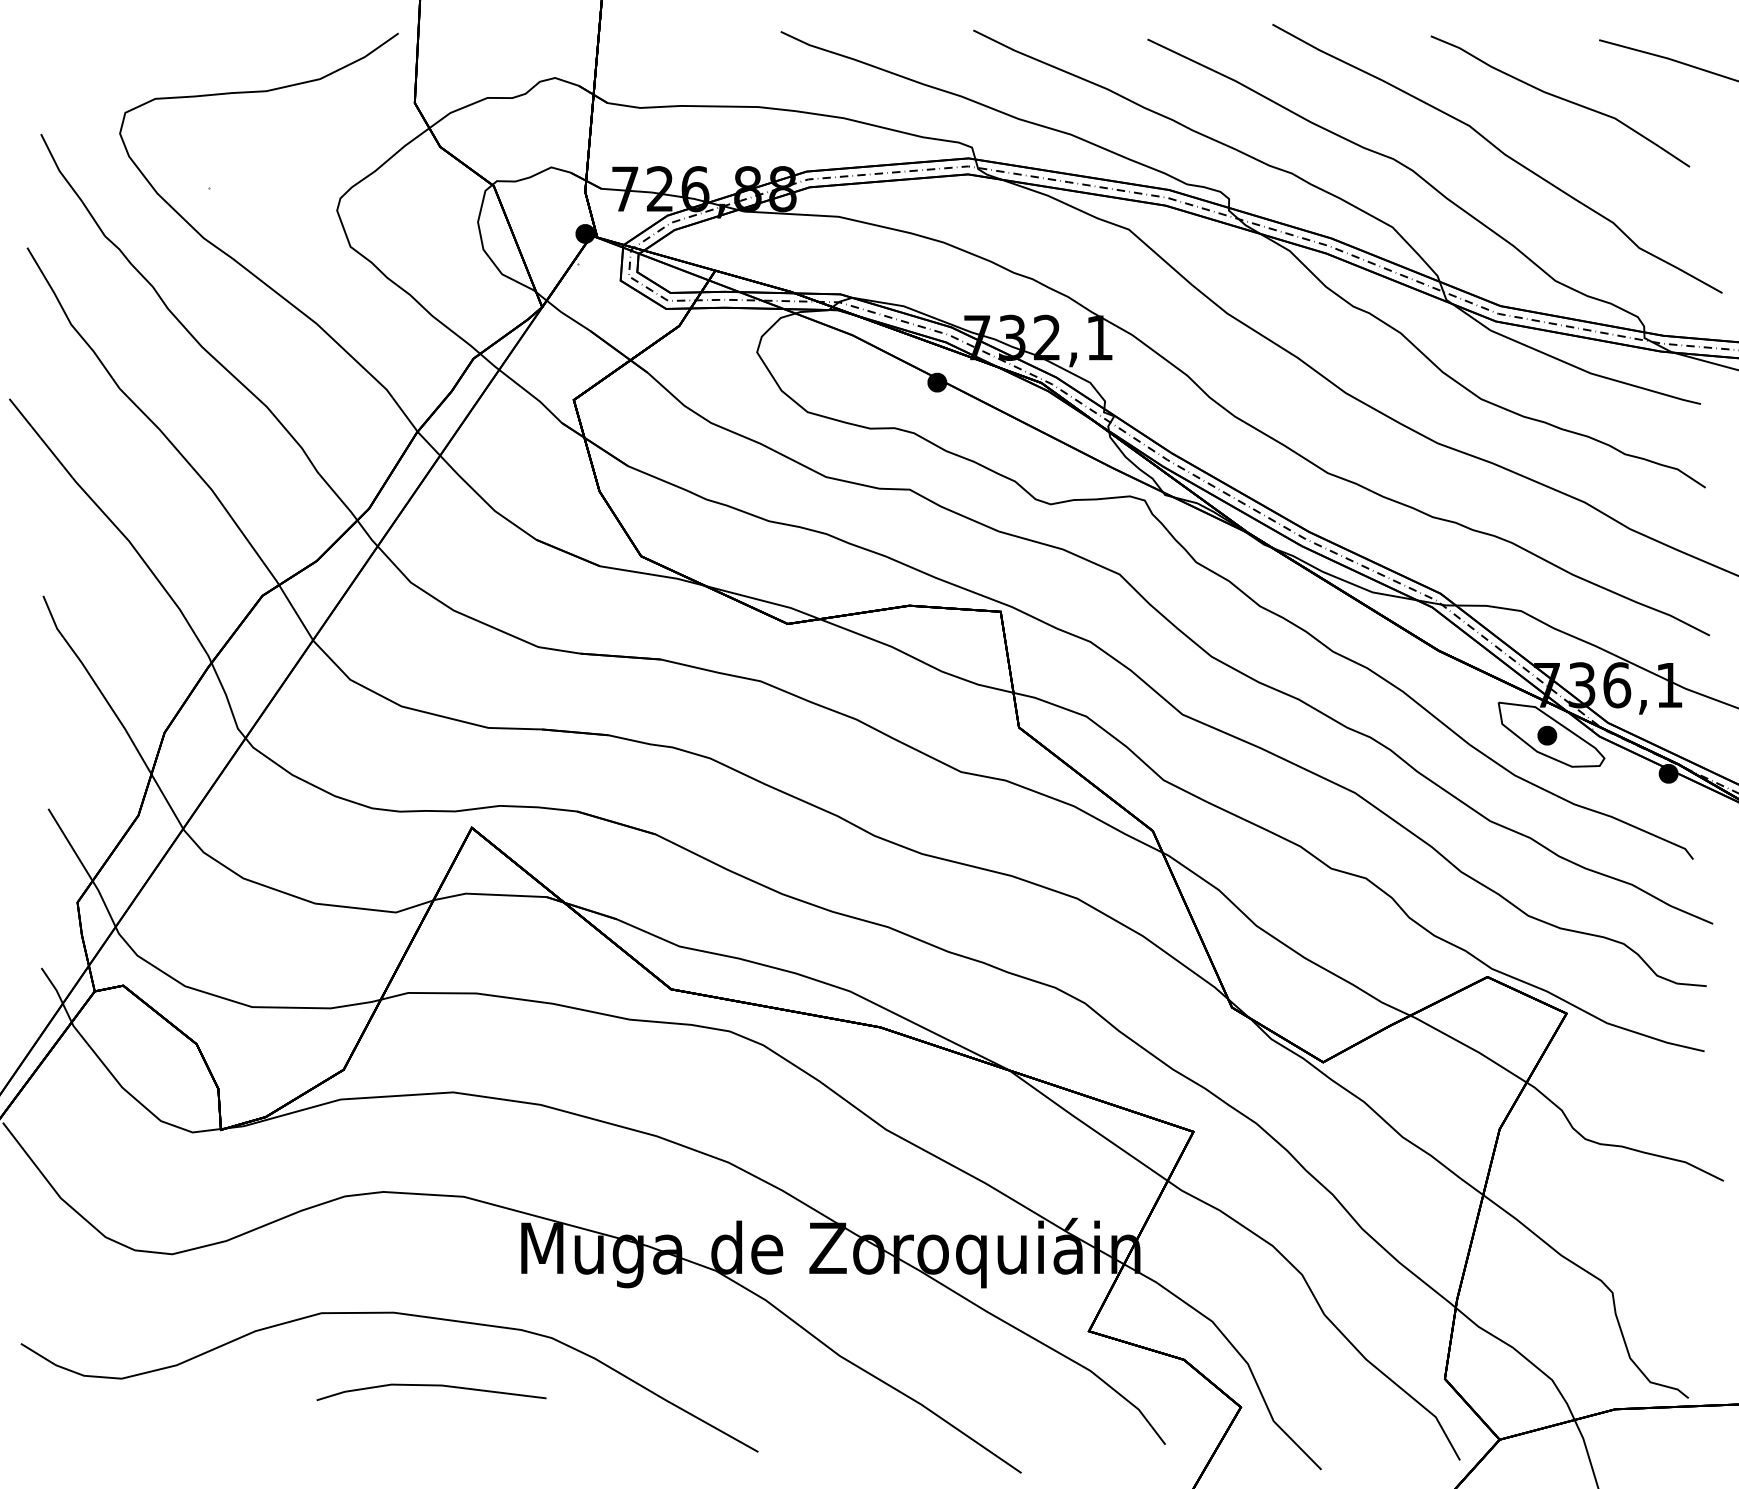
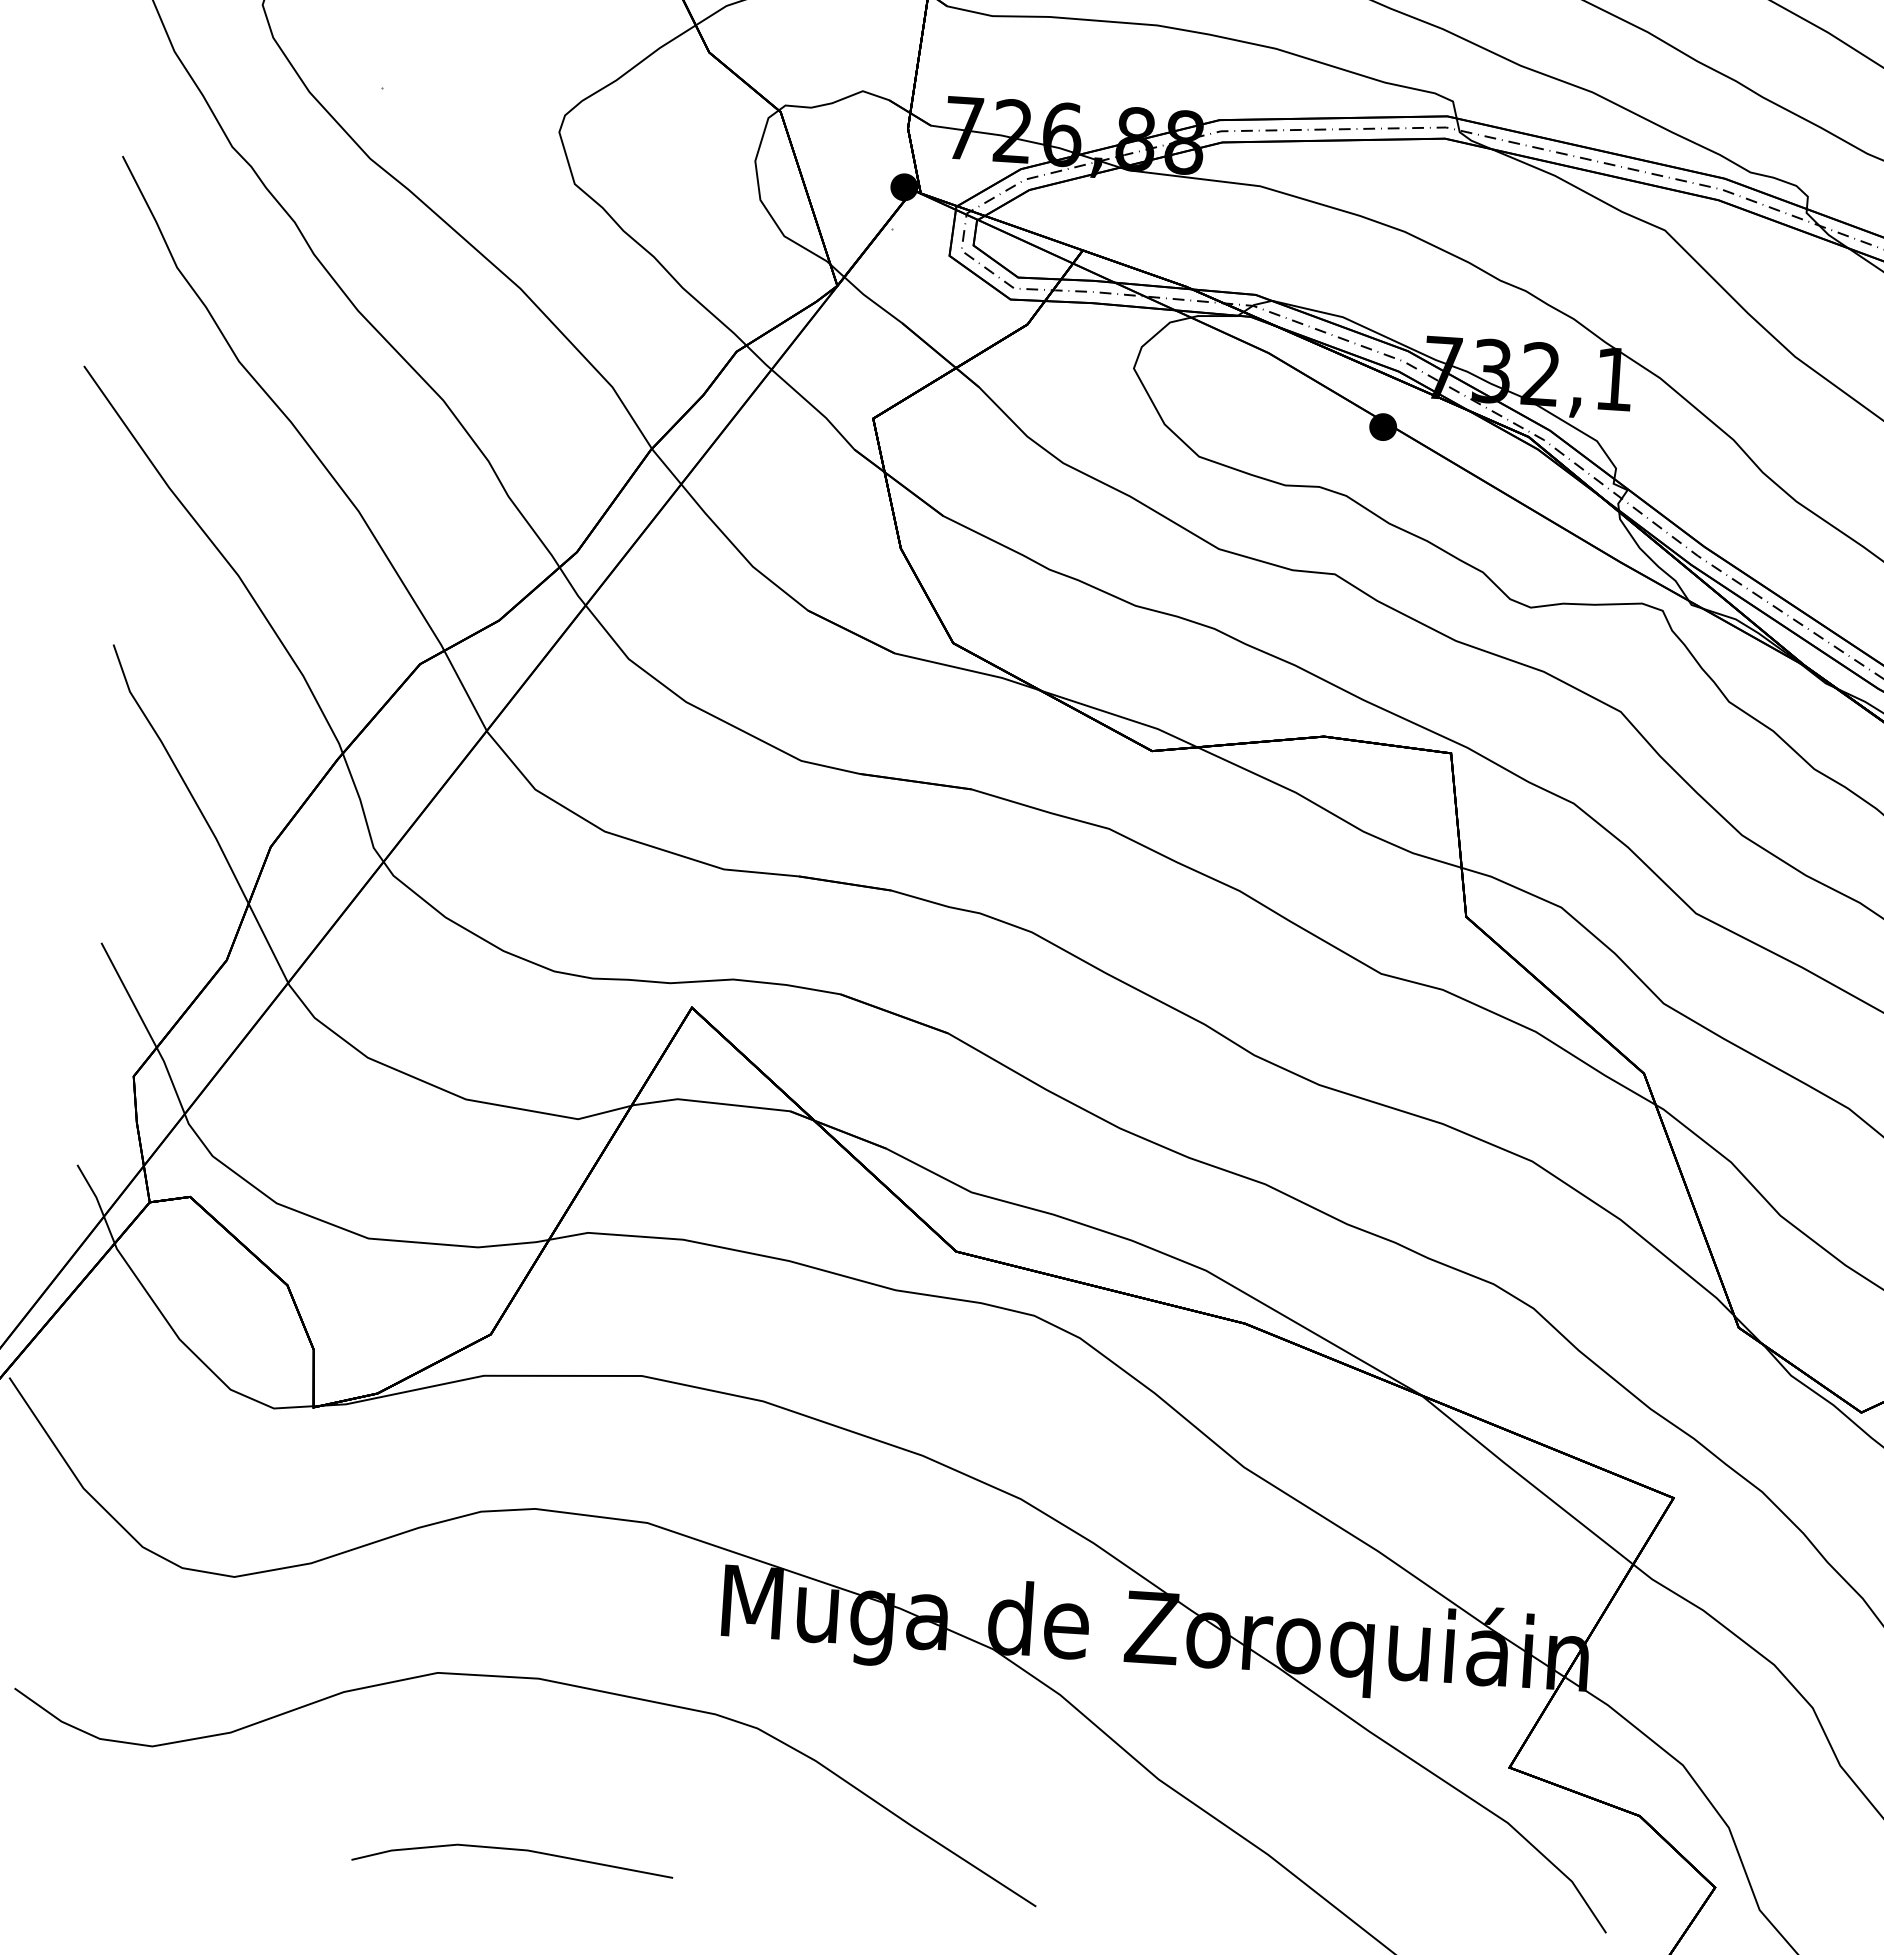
line: (431, 1386) -> (513, 1850), moved

